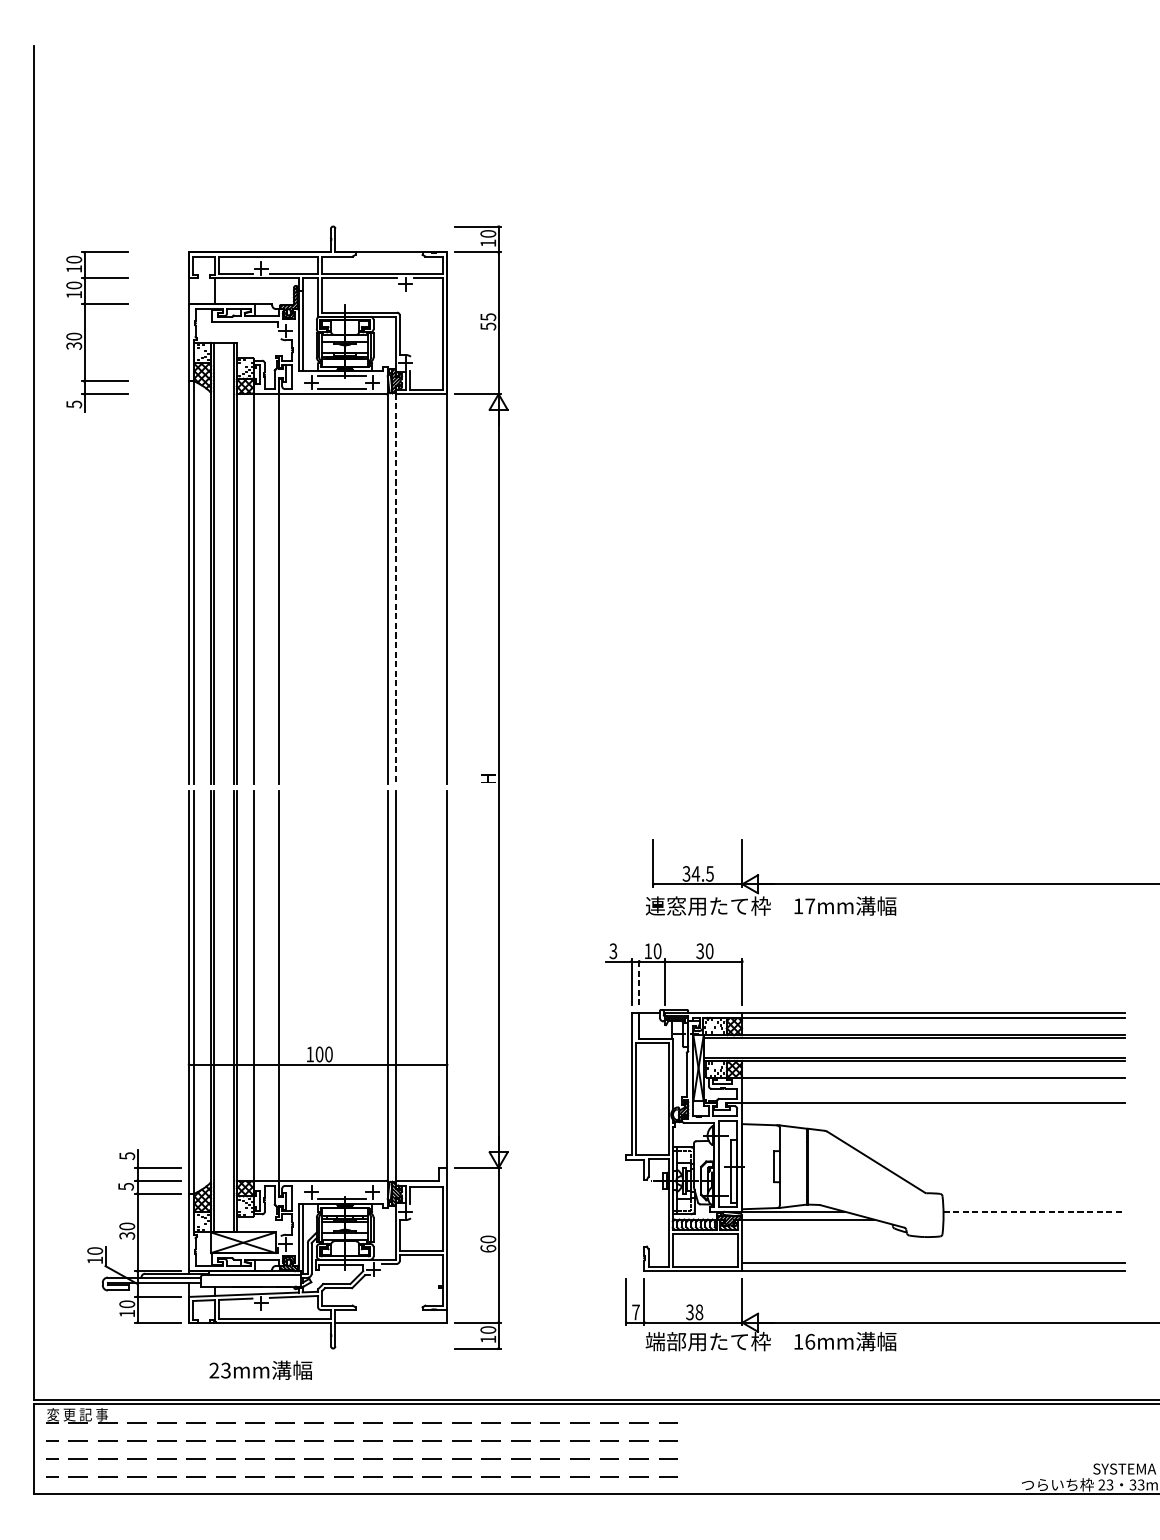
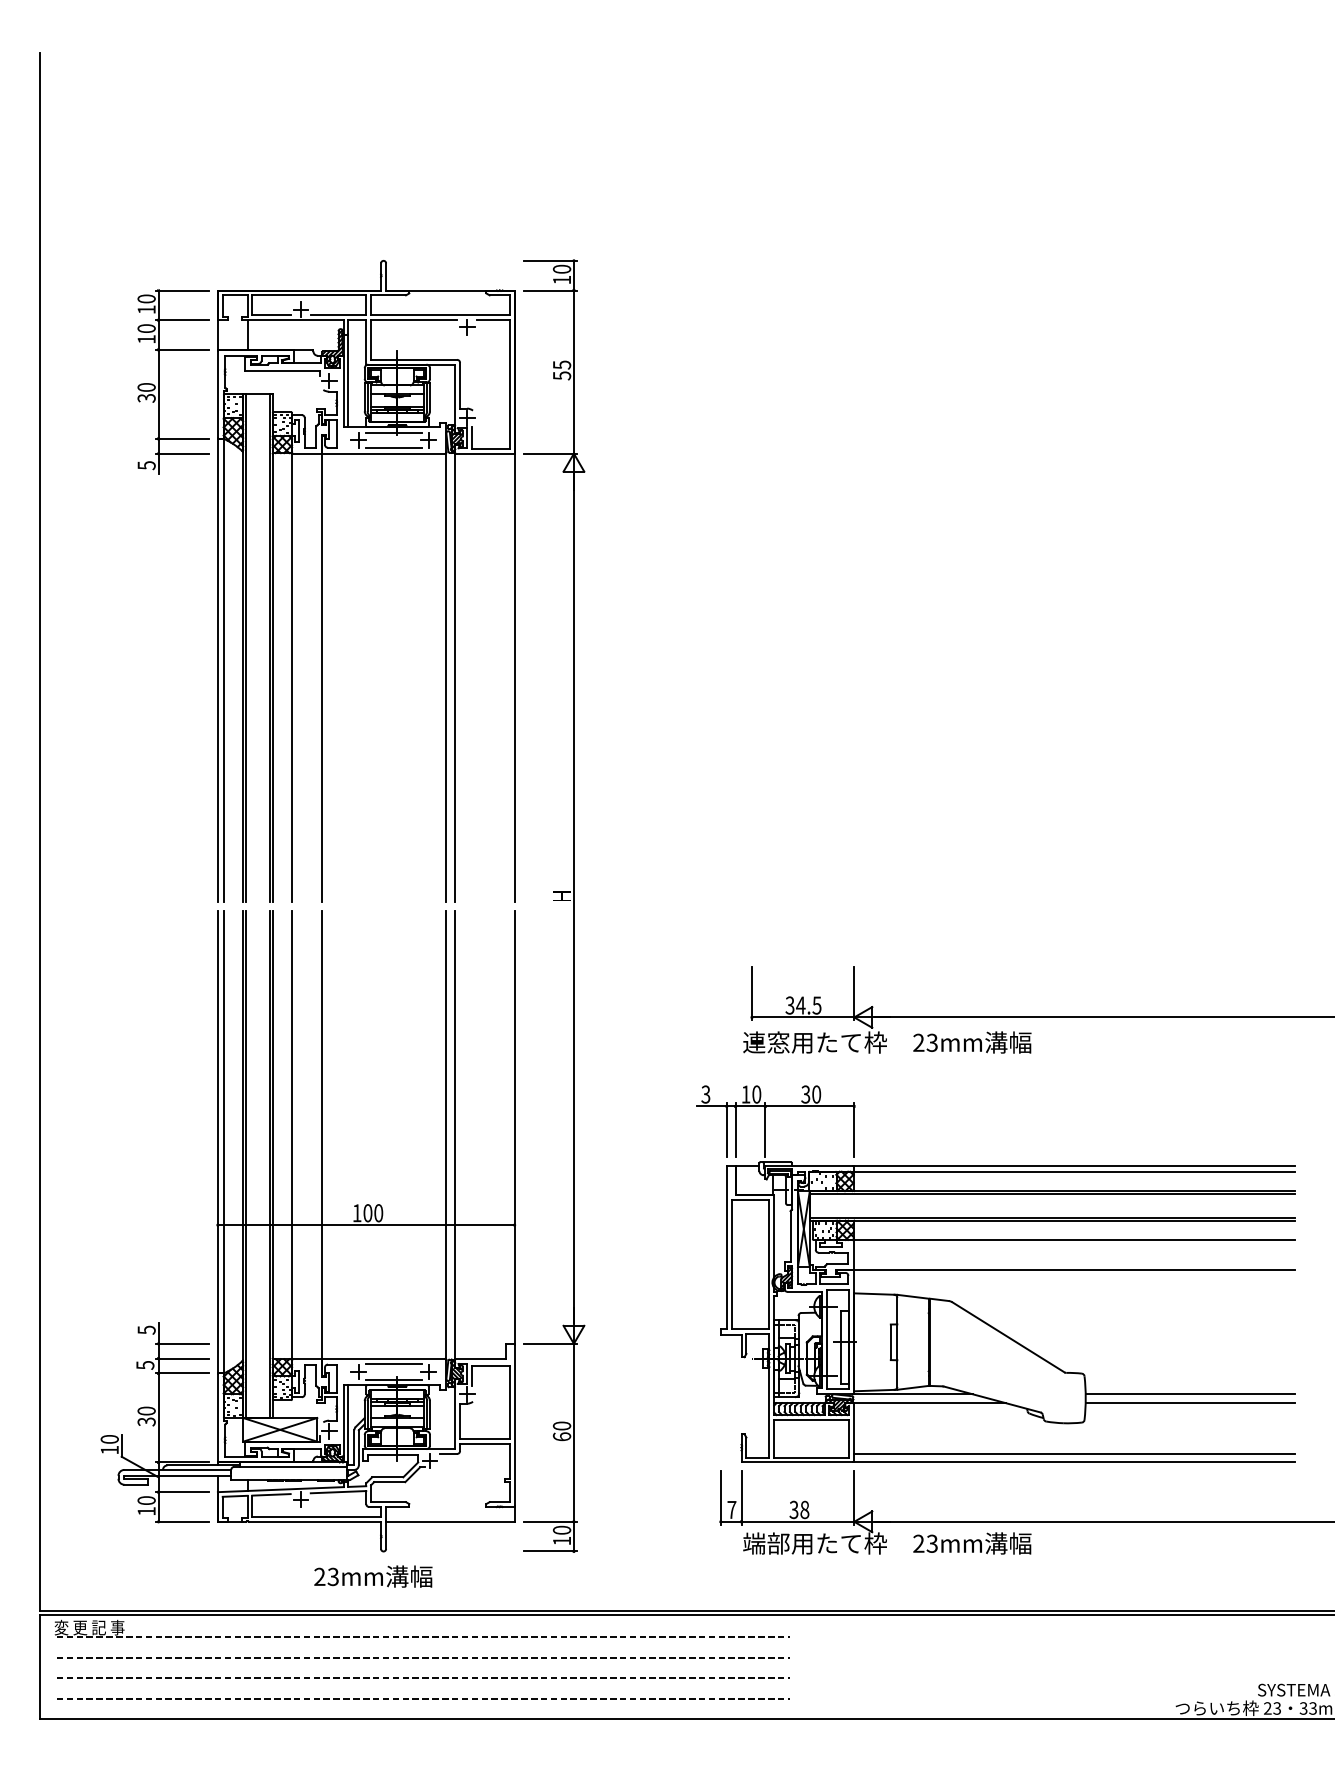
part: (85, 331) -> (159, 381), moved
line: (395, 588) -> (455, 677), dashed -> solid
text: (804, 906) -> (925, 1042), 17mm -> 23mm
line: (639, 982) -> (735, 1130), dashed -> solid
line: (341, 1185) -> (393, 1364), added
line: (1034, 1212) -> (1190, 1394), dashed -> solid
line: (1033, 1219) -> (1189, 1403), added
text: (804, 1341) -> (925, 1543), 16mm -> 23mm
text: (260, 1370) -> (373, 1576), moved

